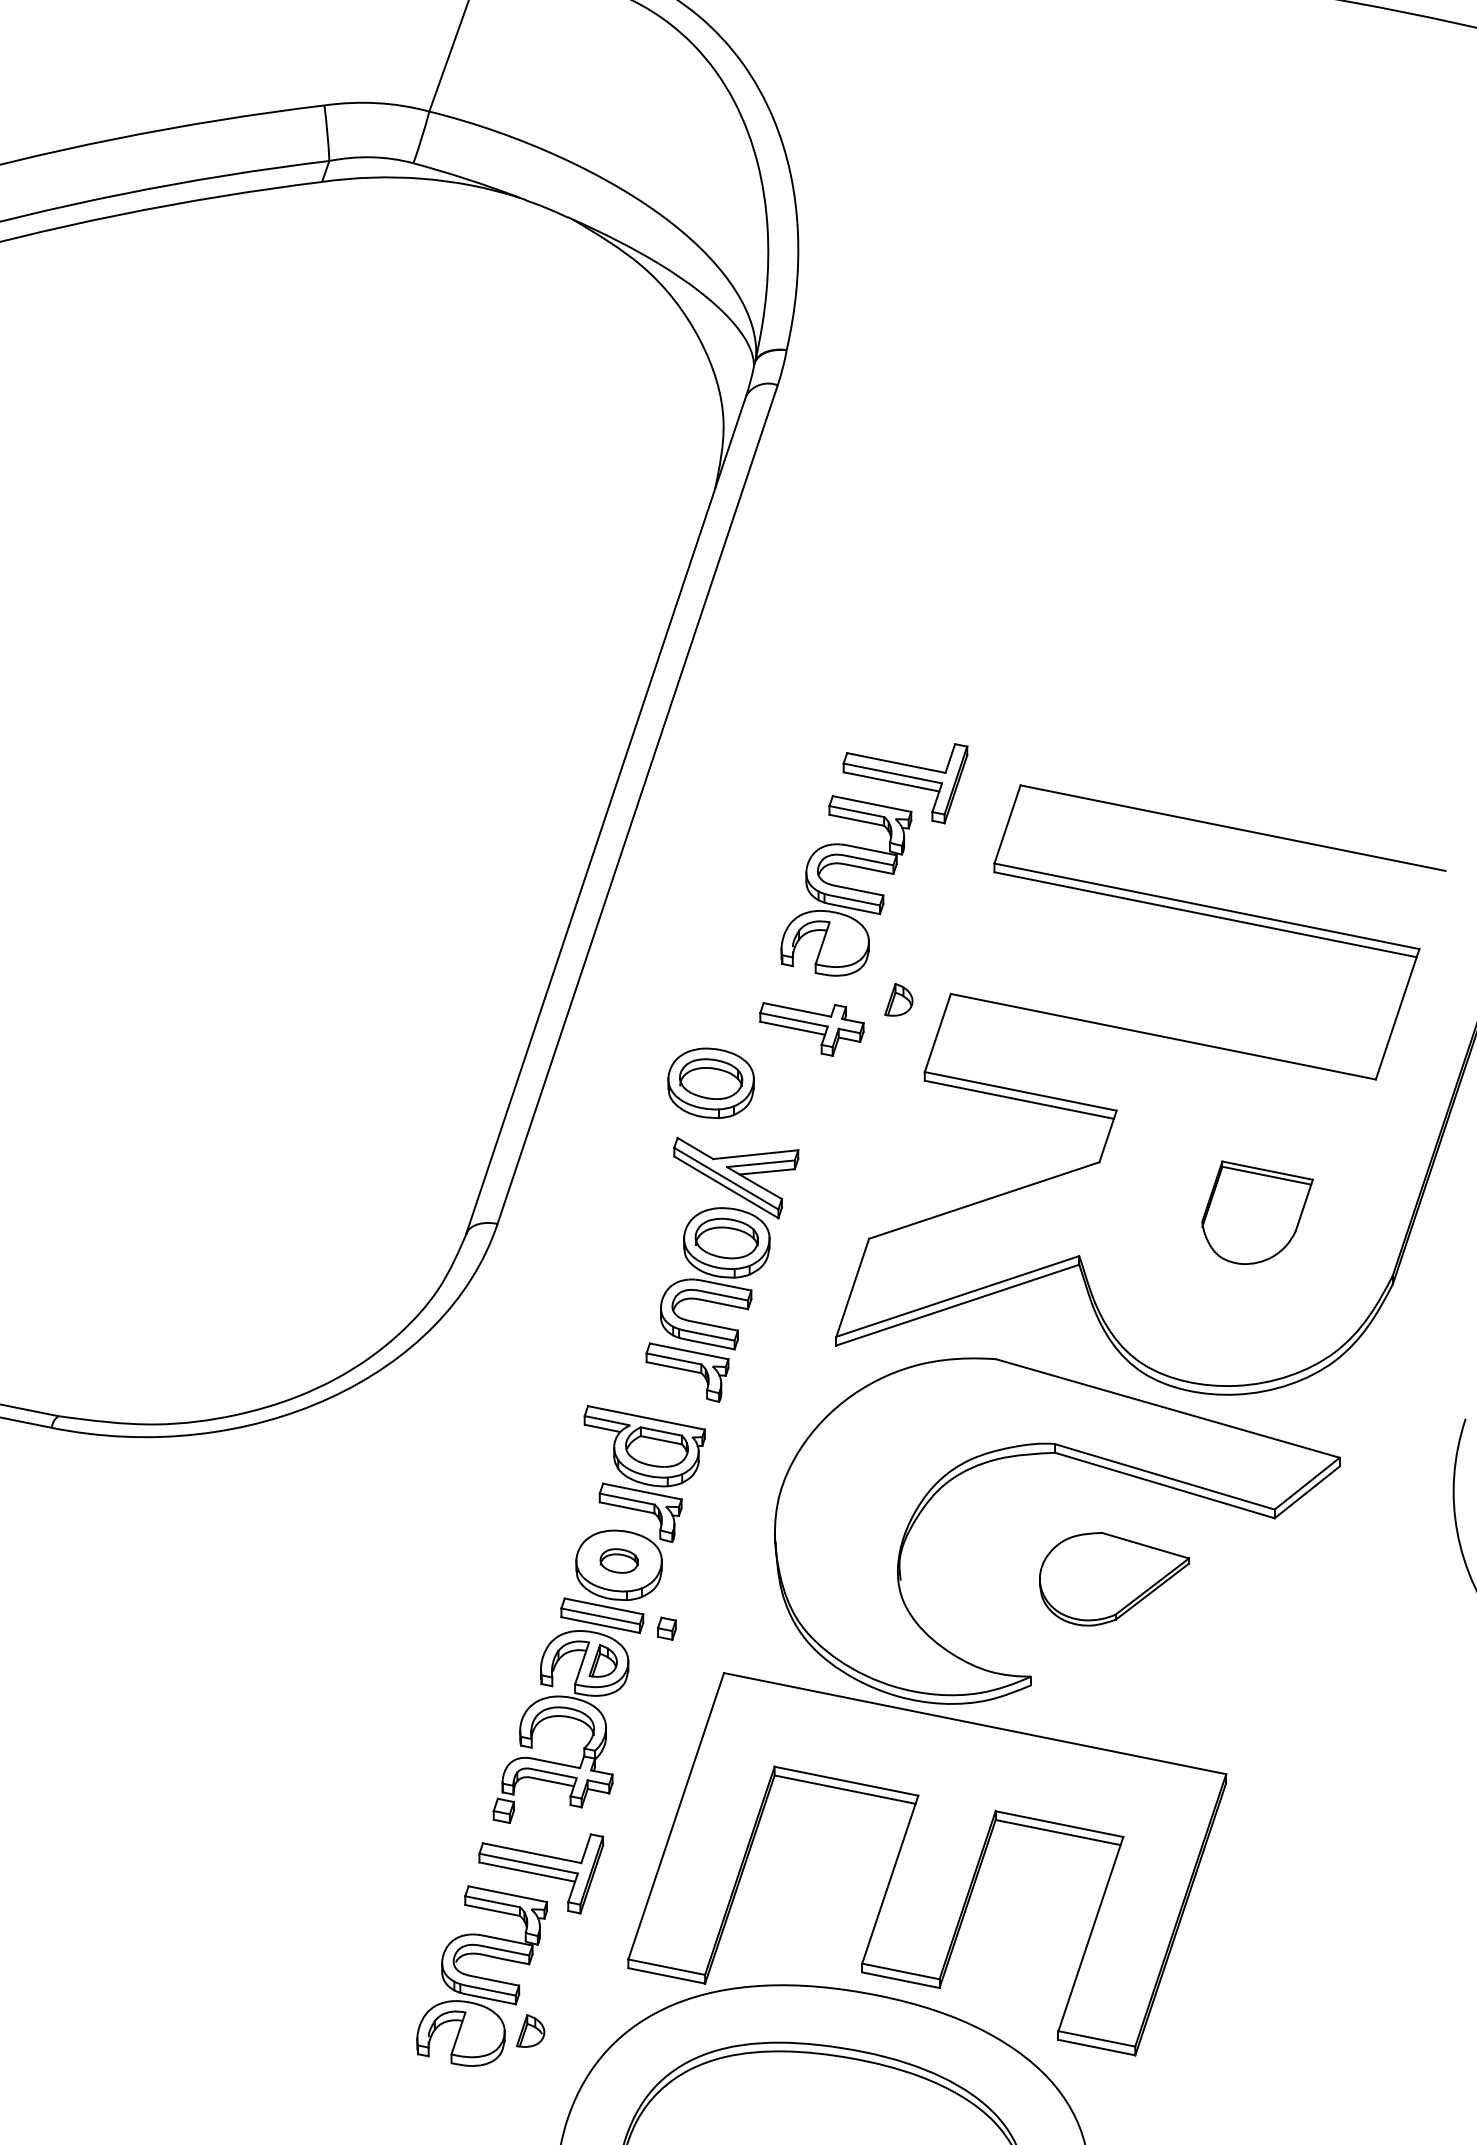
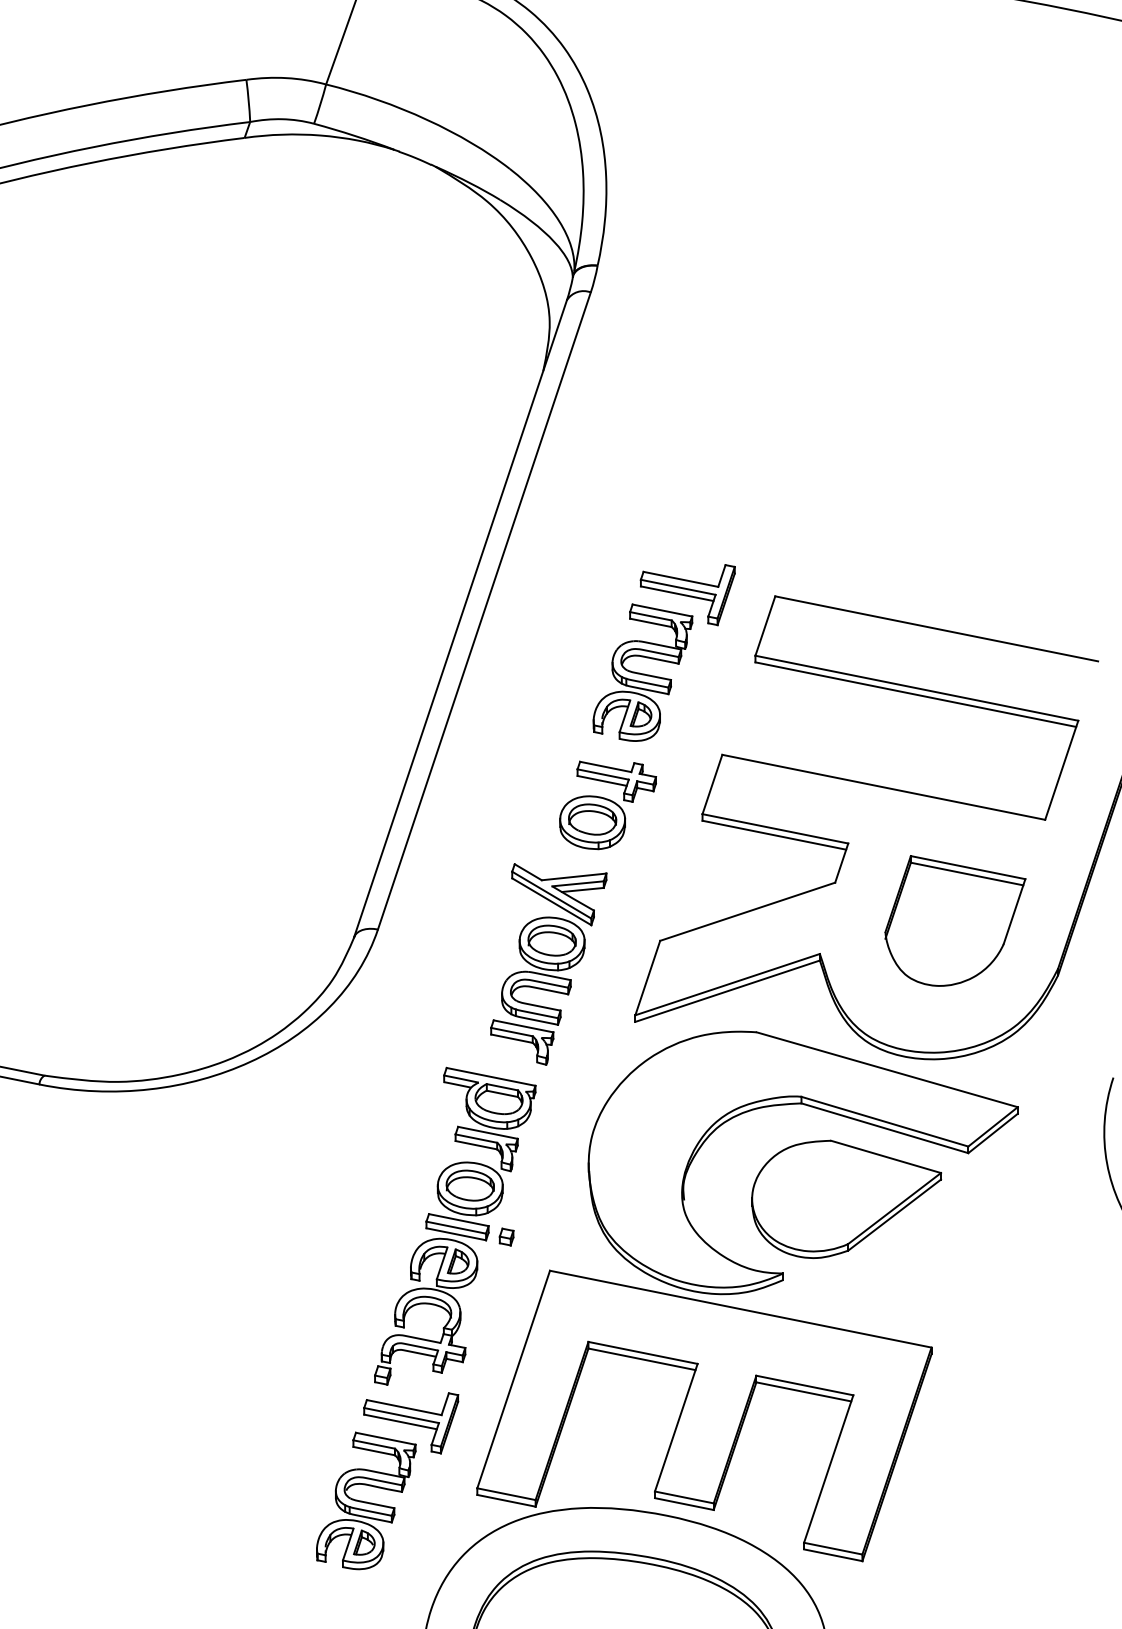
part: (898, 999) -> (640, 714), moved
part: (710, 1083) -> (592, 822), moved
part: (1257, 1212) -> (955, 920), size x1.67
part: (619, 1560) -> (470, 1185), size x1.67
part: (1114, 1579) -> (846, 1199), size x1.67
part: (530, 2030) -> (364, 1542), moved

